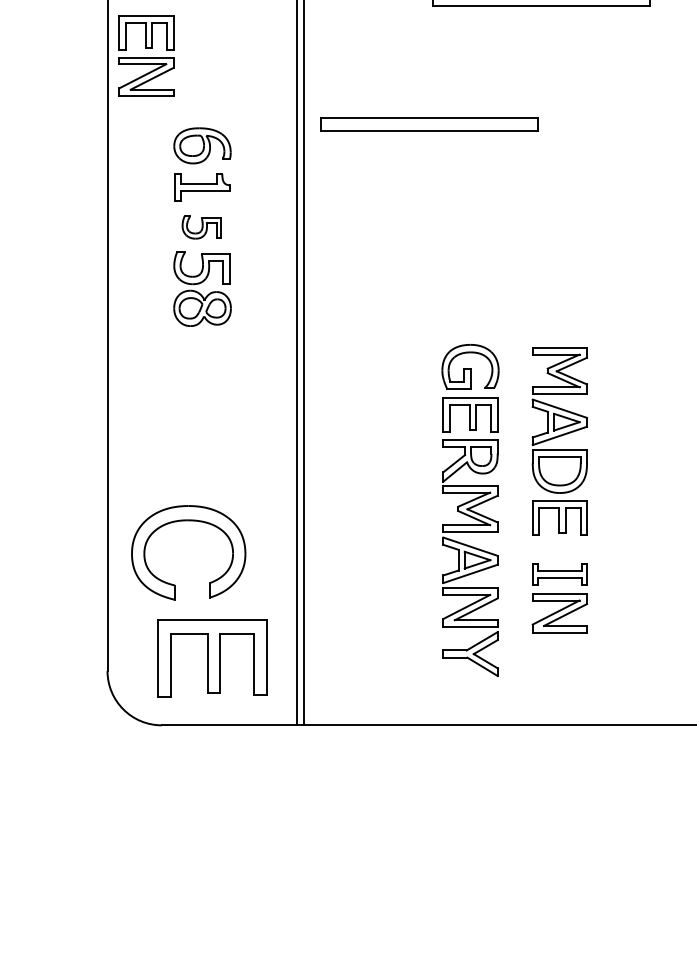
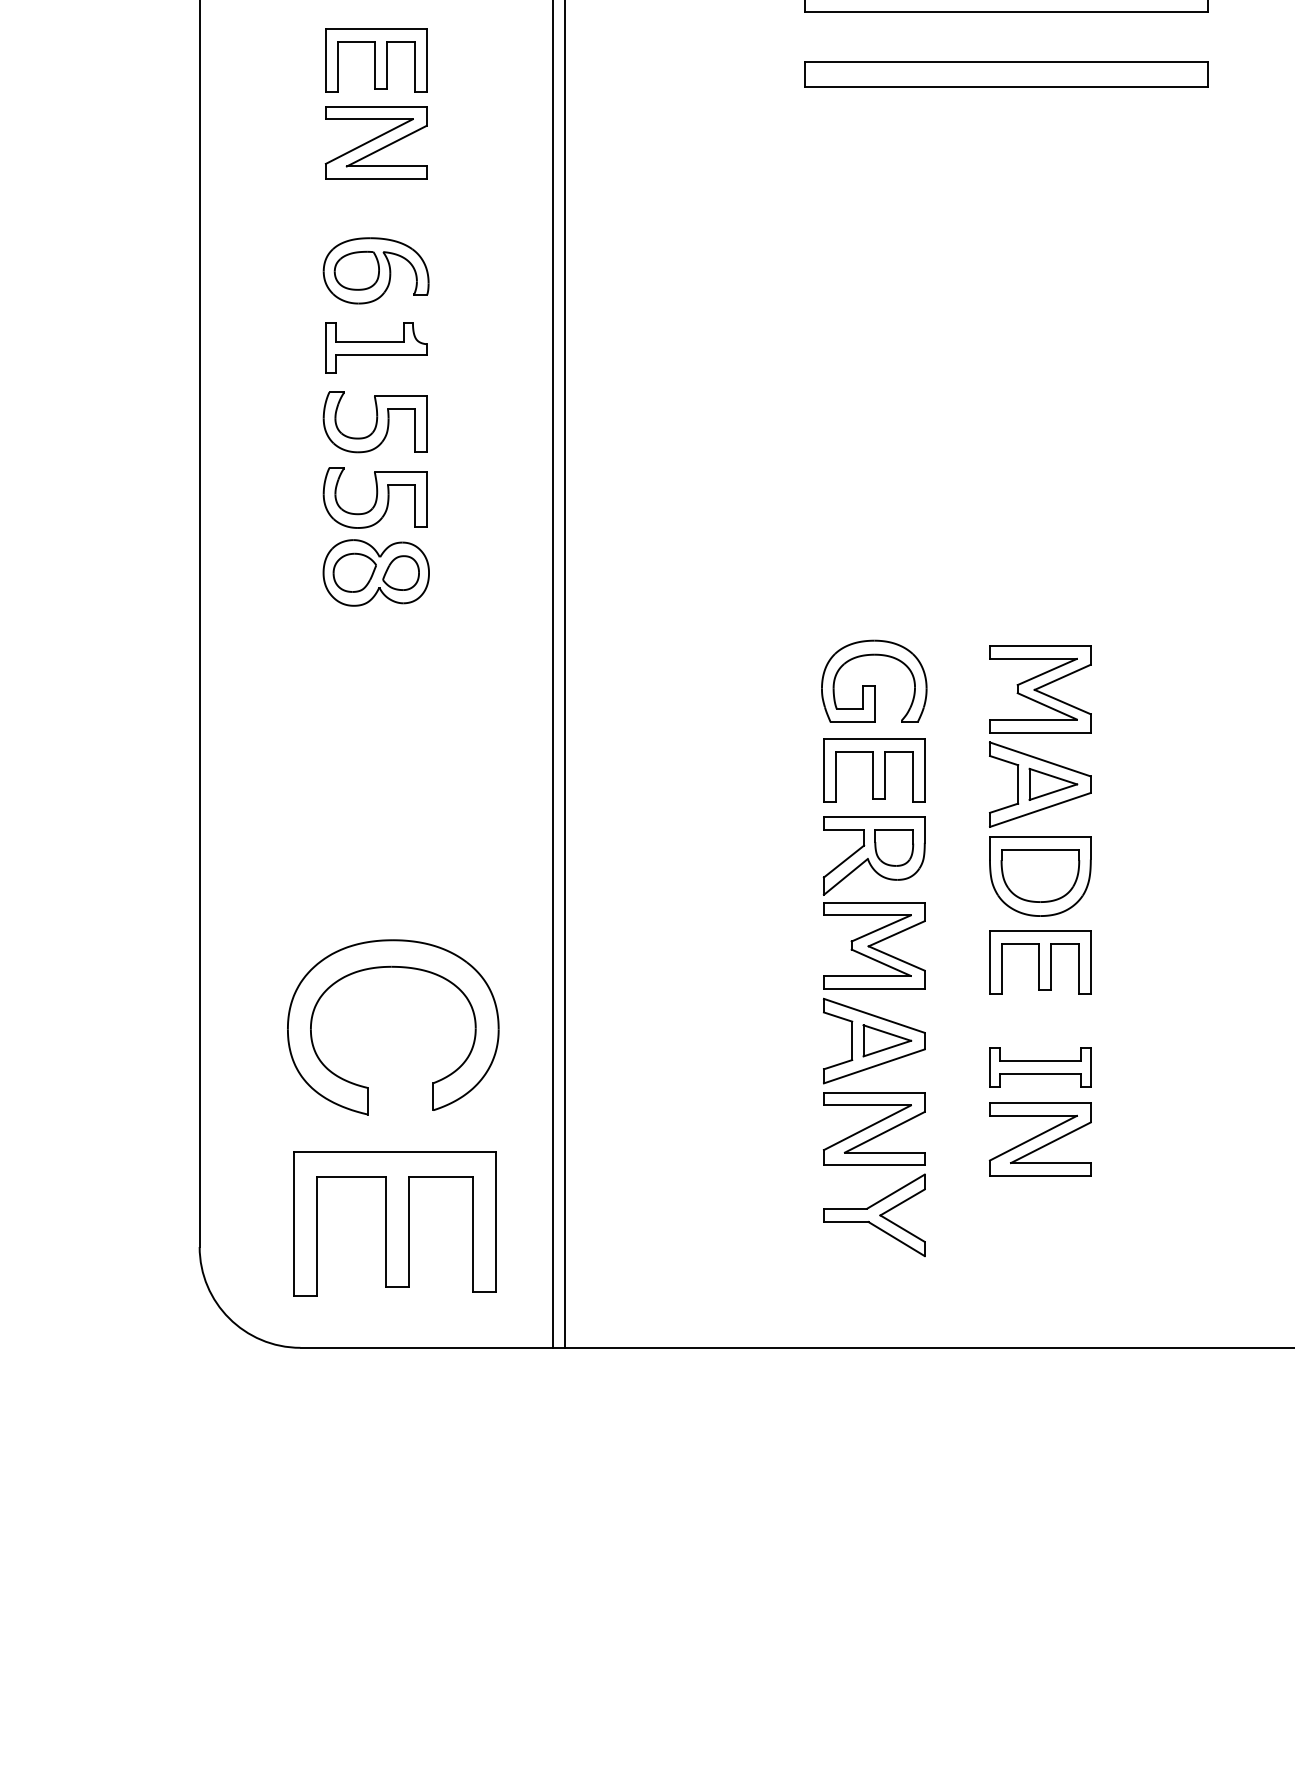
part: (146, 55) -> (376, 102), moved
part: (429, 124) -> (1006, 75), moved
part: (201, 227) -> (374, 422), size x1.43
part: (188, 521) -> (392, 968), moved

